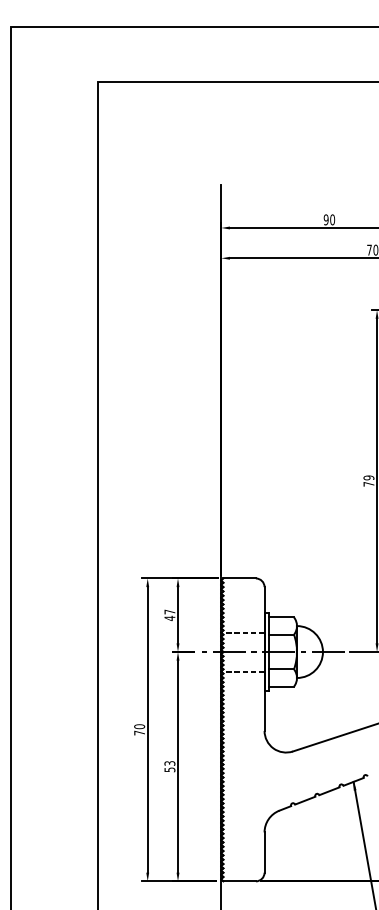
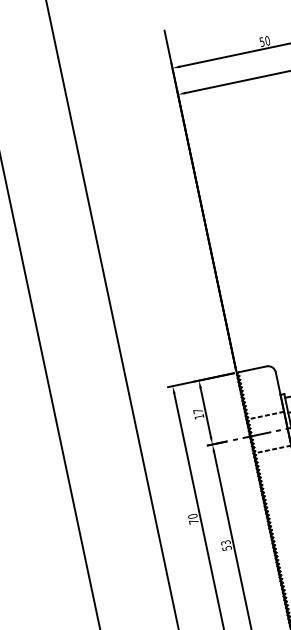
text: (325, 219) -> (261, 41), 90 -> 50
text: (169, 617) -> (198, 416), 47 -> 17

